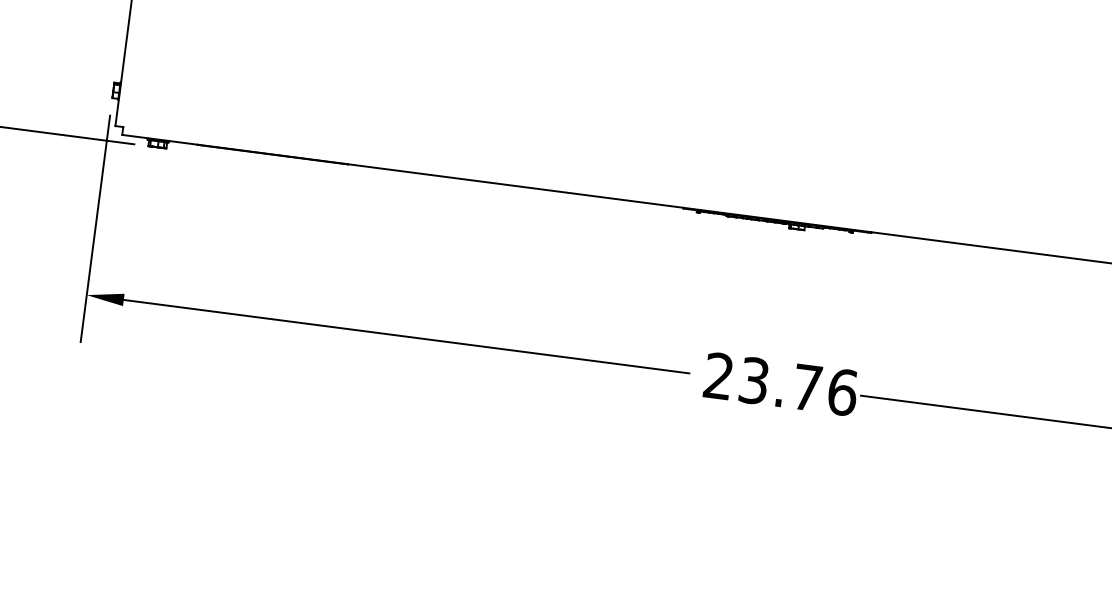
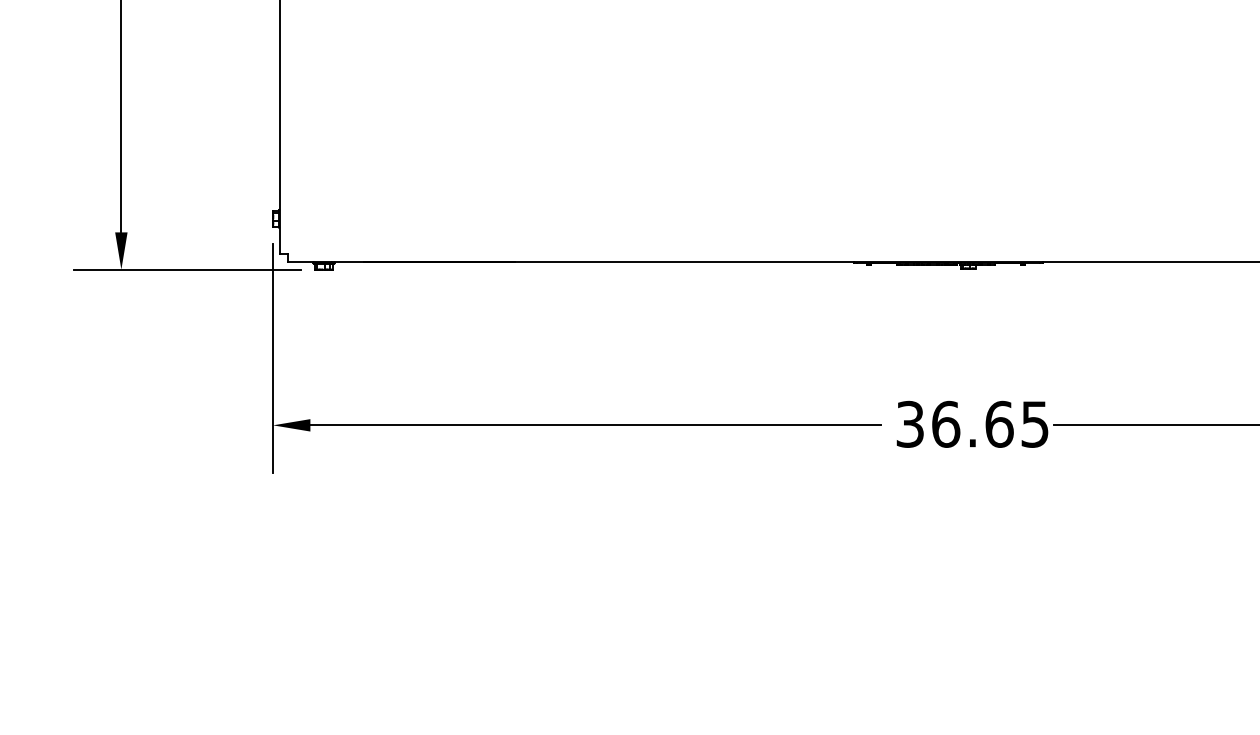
text: (780, 383) -> (972, 423), 23.76 -> 36.65

